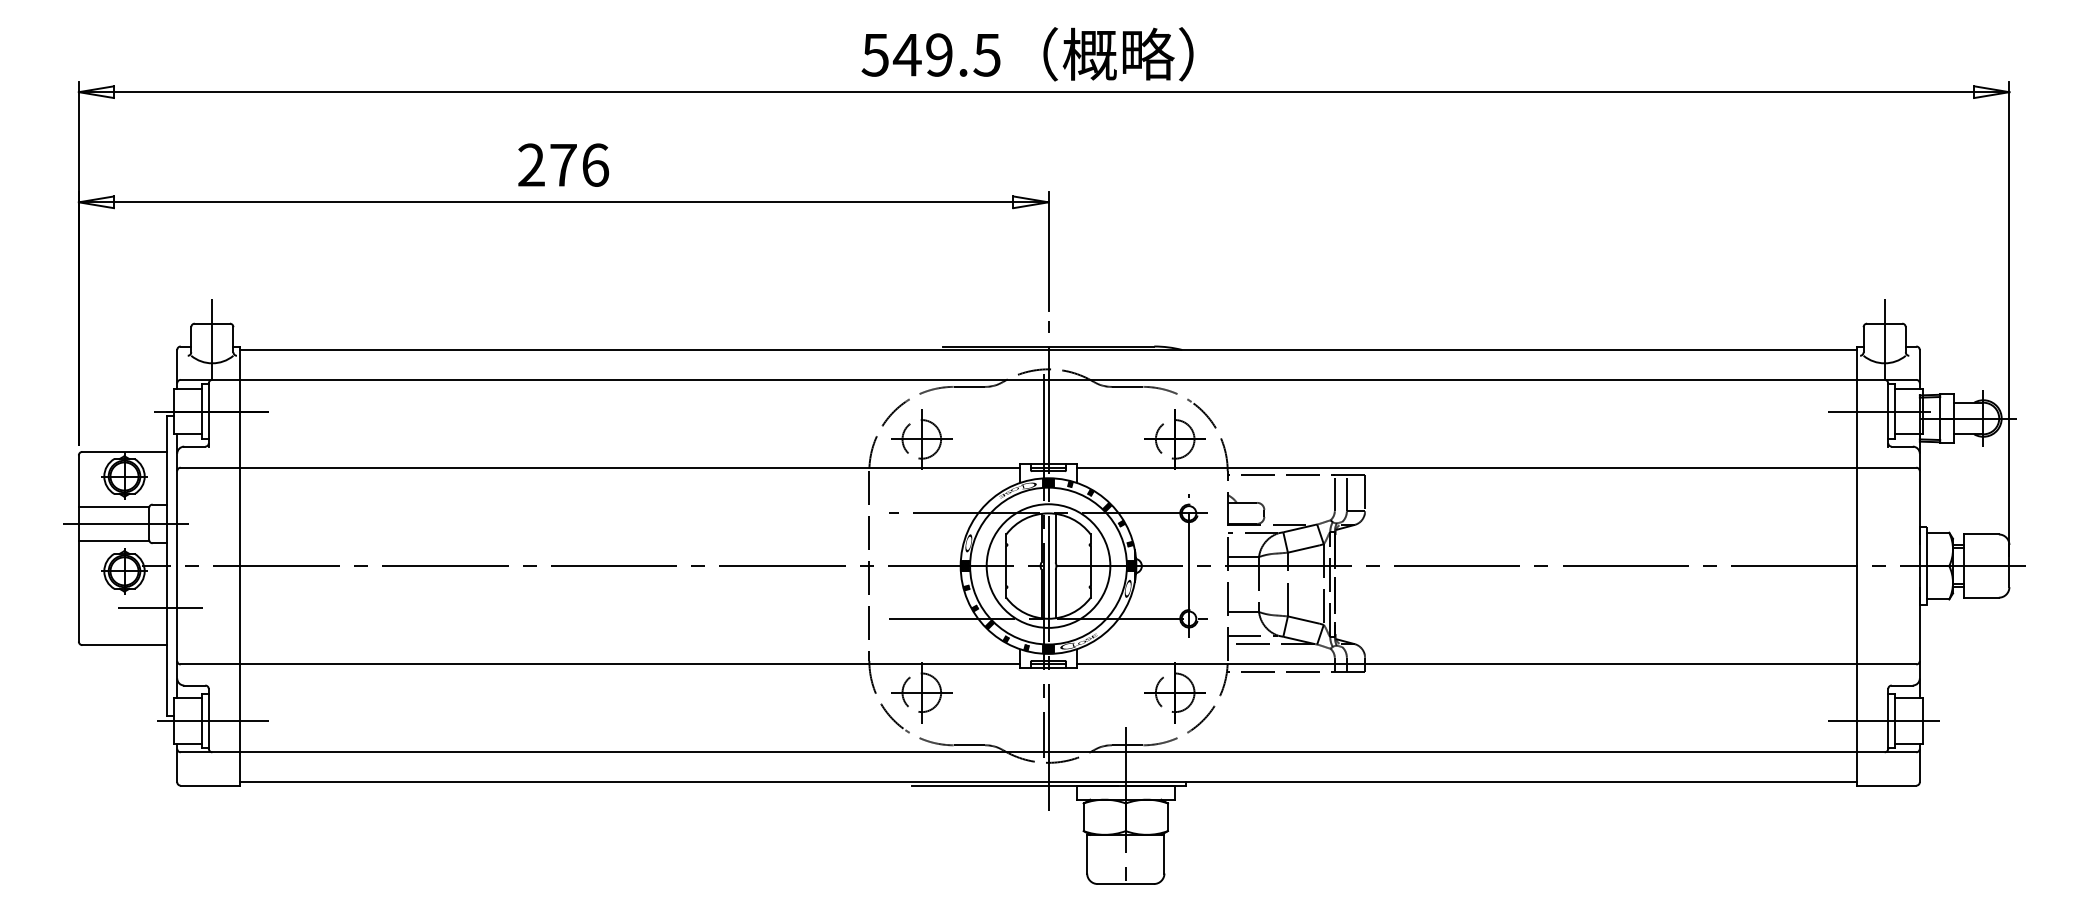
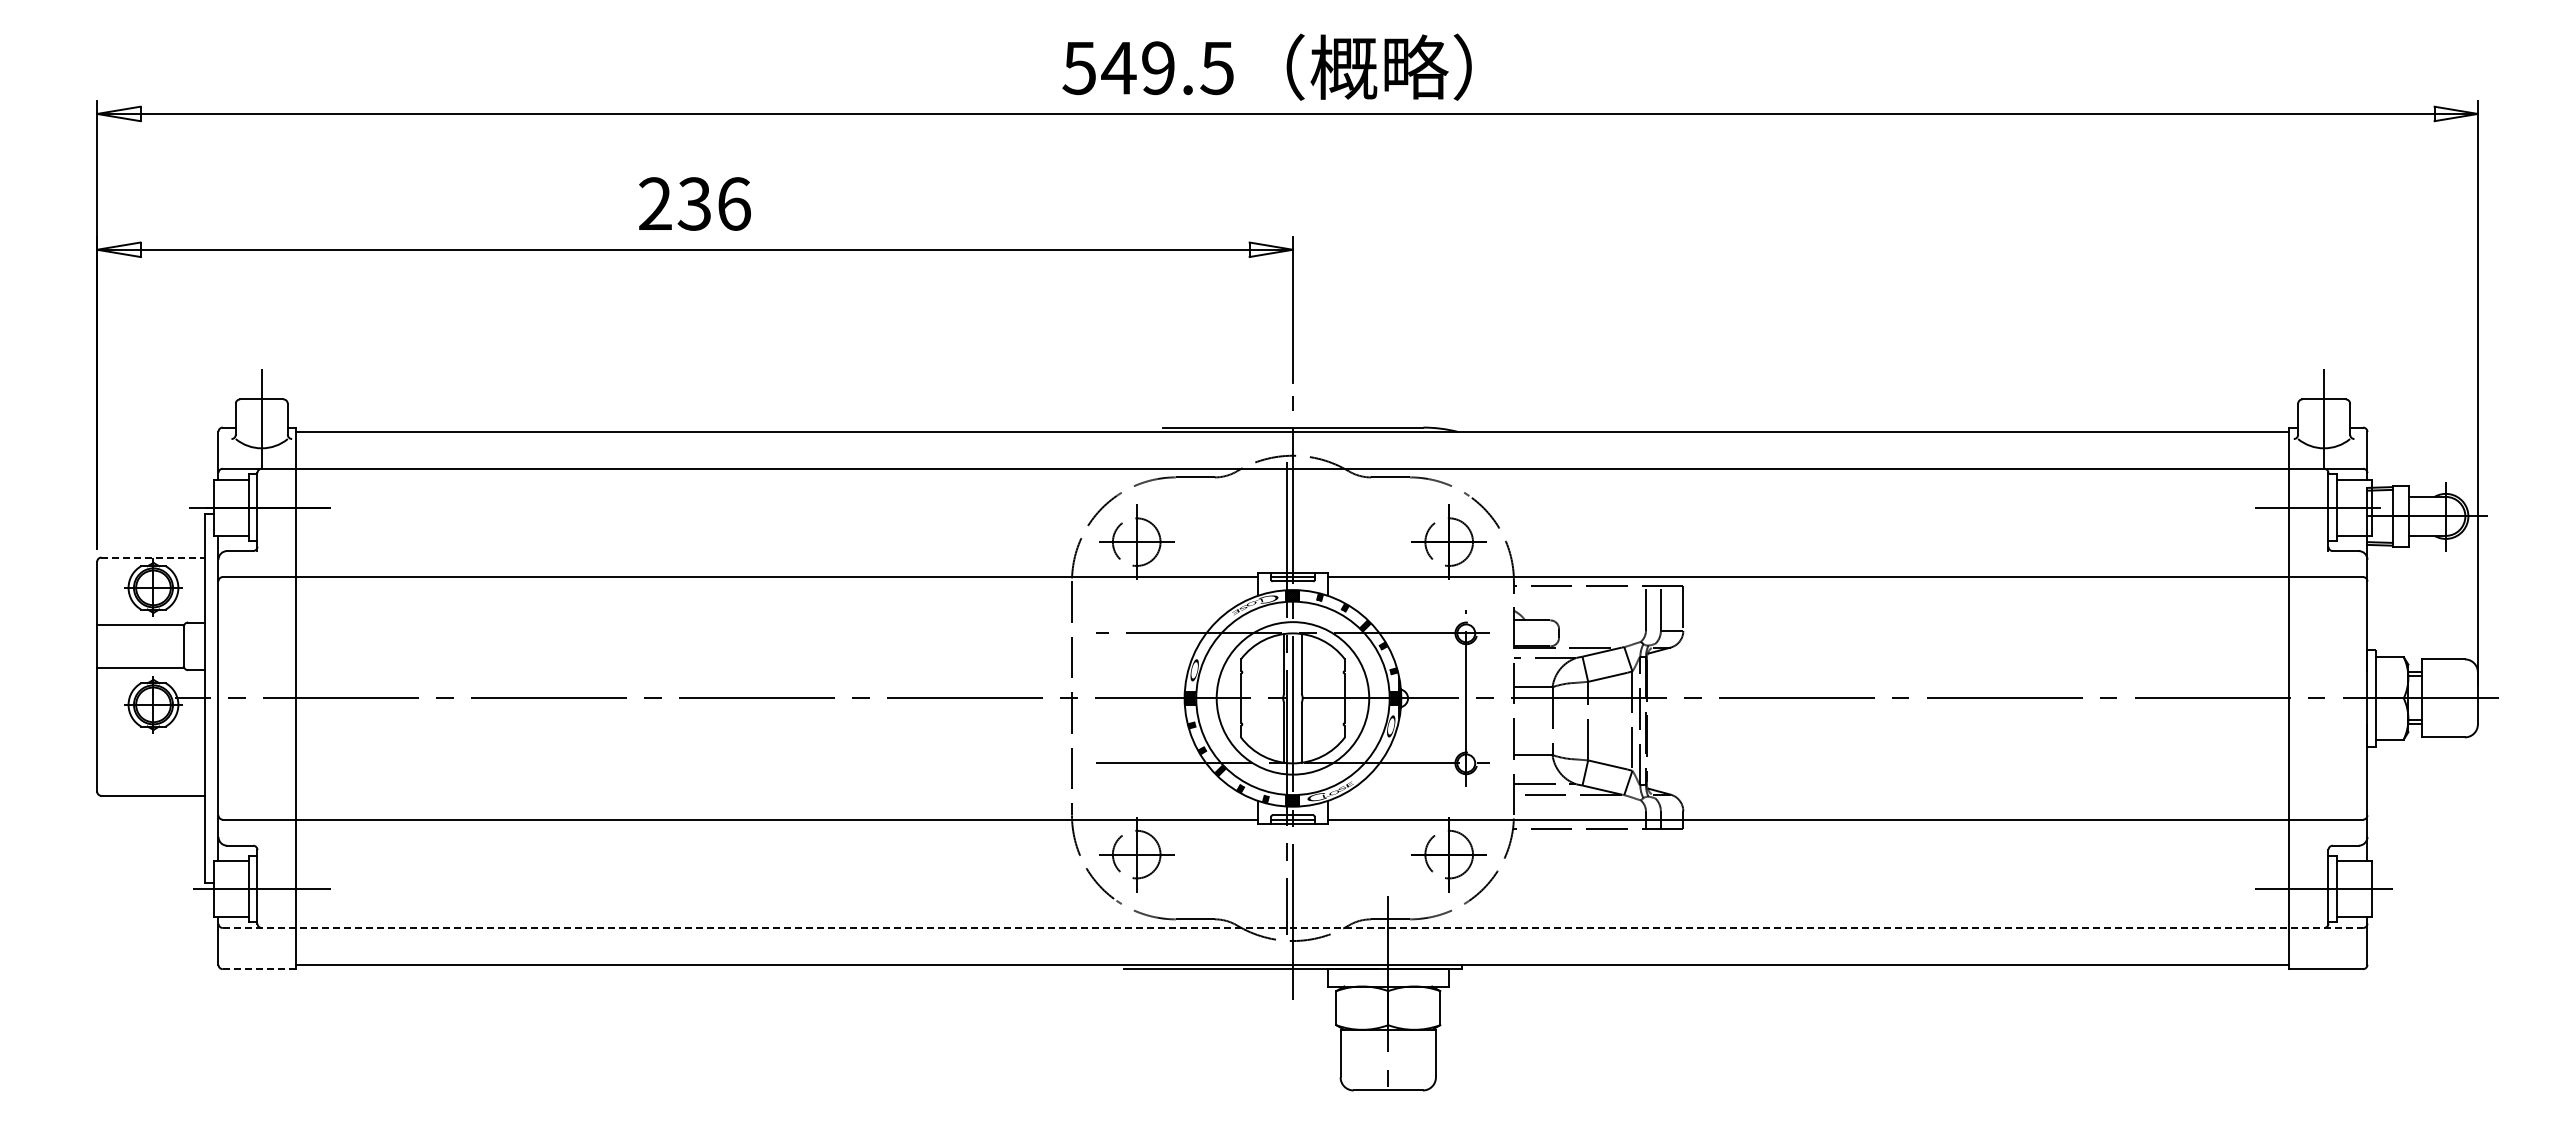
text: (563, 164) -> (694, 203), 276 -> 236
line: (124, 451) -> (153, 557), solid -> dashed
line: (130, 524) -> (160, 646), removed
line: (159, 608) -> (196, 750), removed
line: (1048, 752) -> (1293, 928), solid -> dashed
line: (210, 785) -> (259, 969), solid -> dashed

